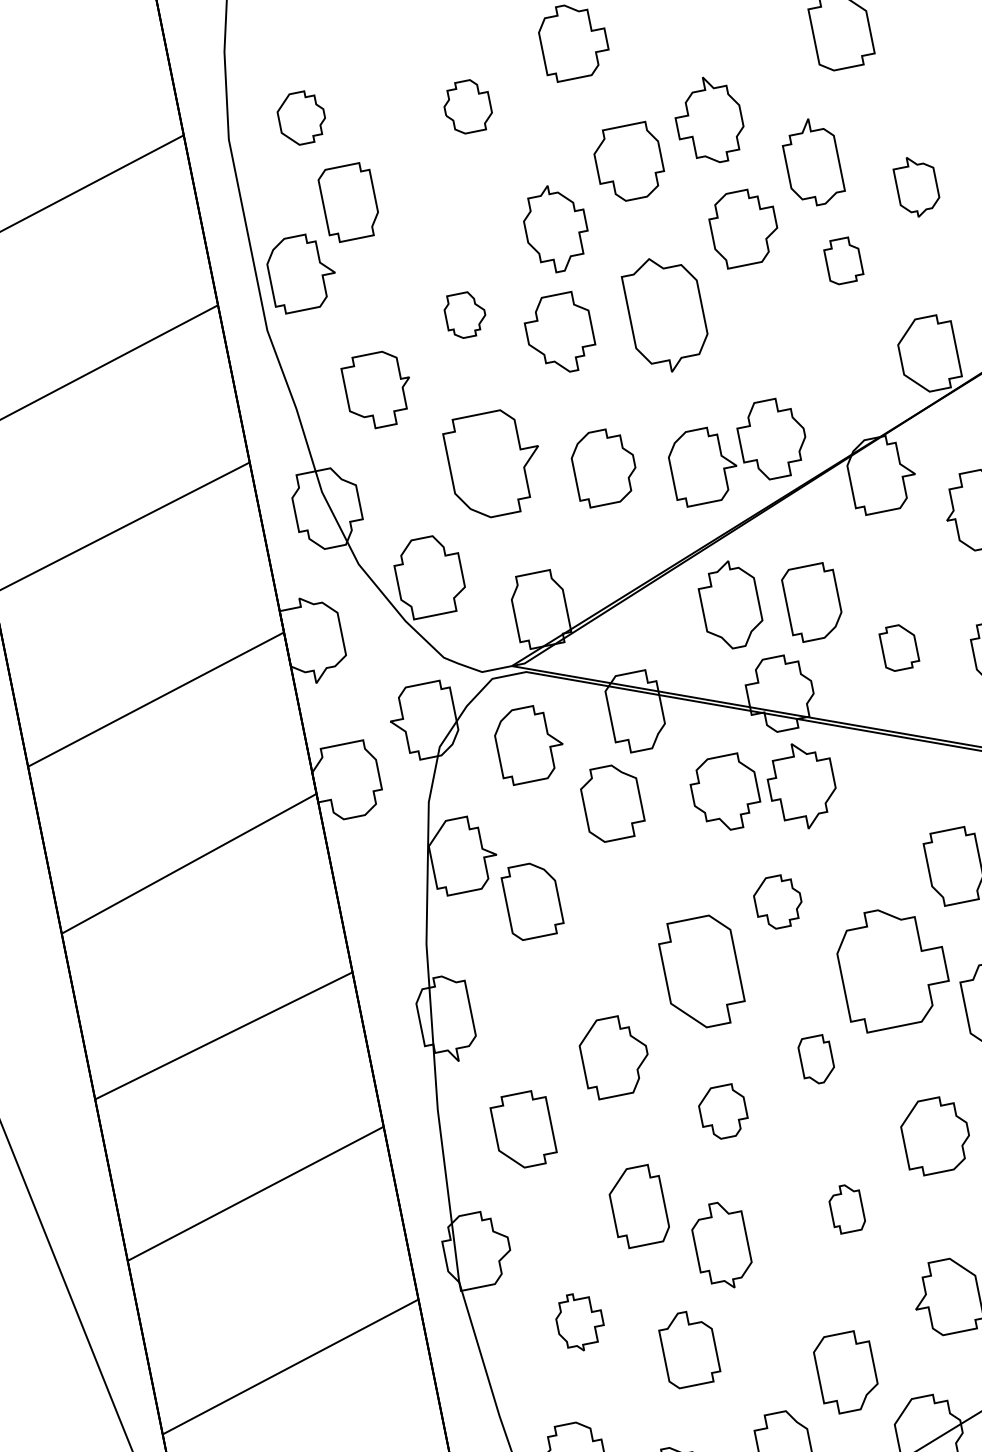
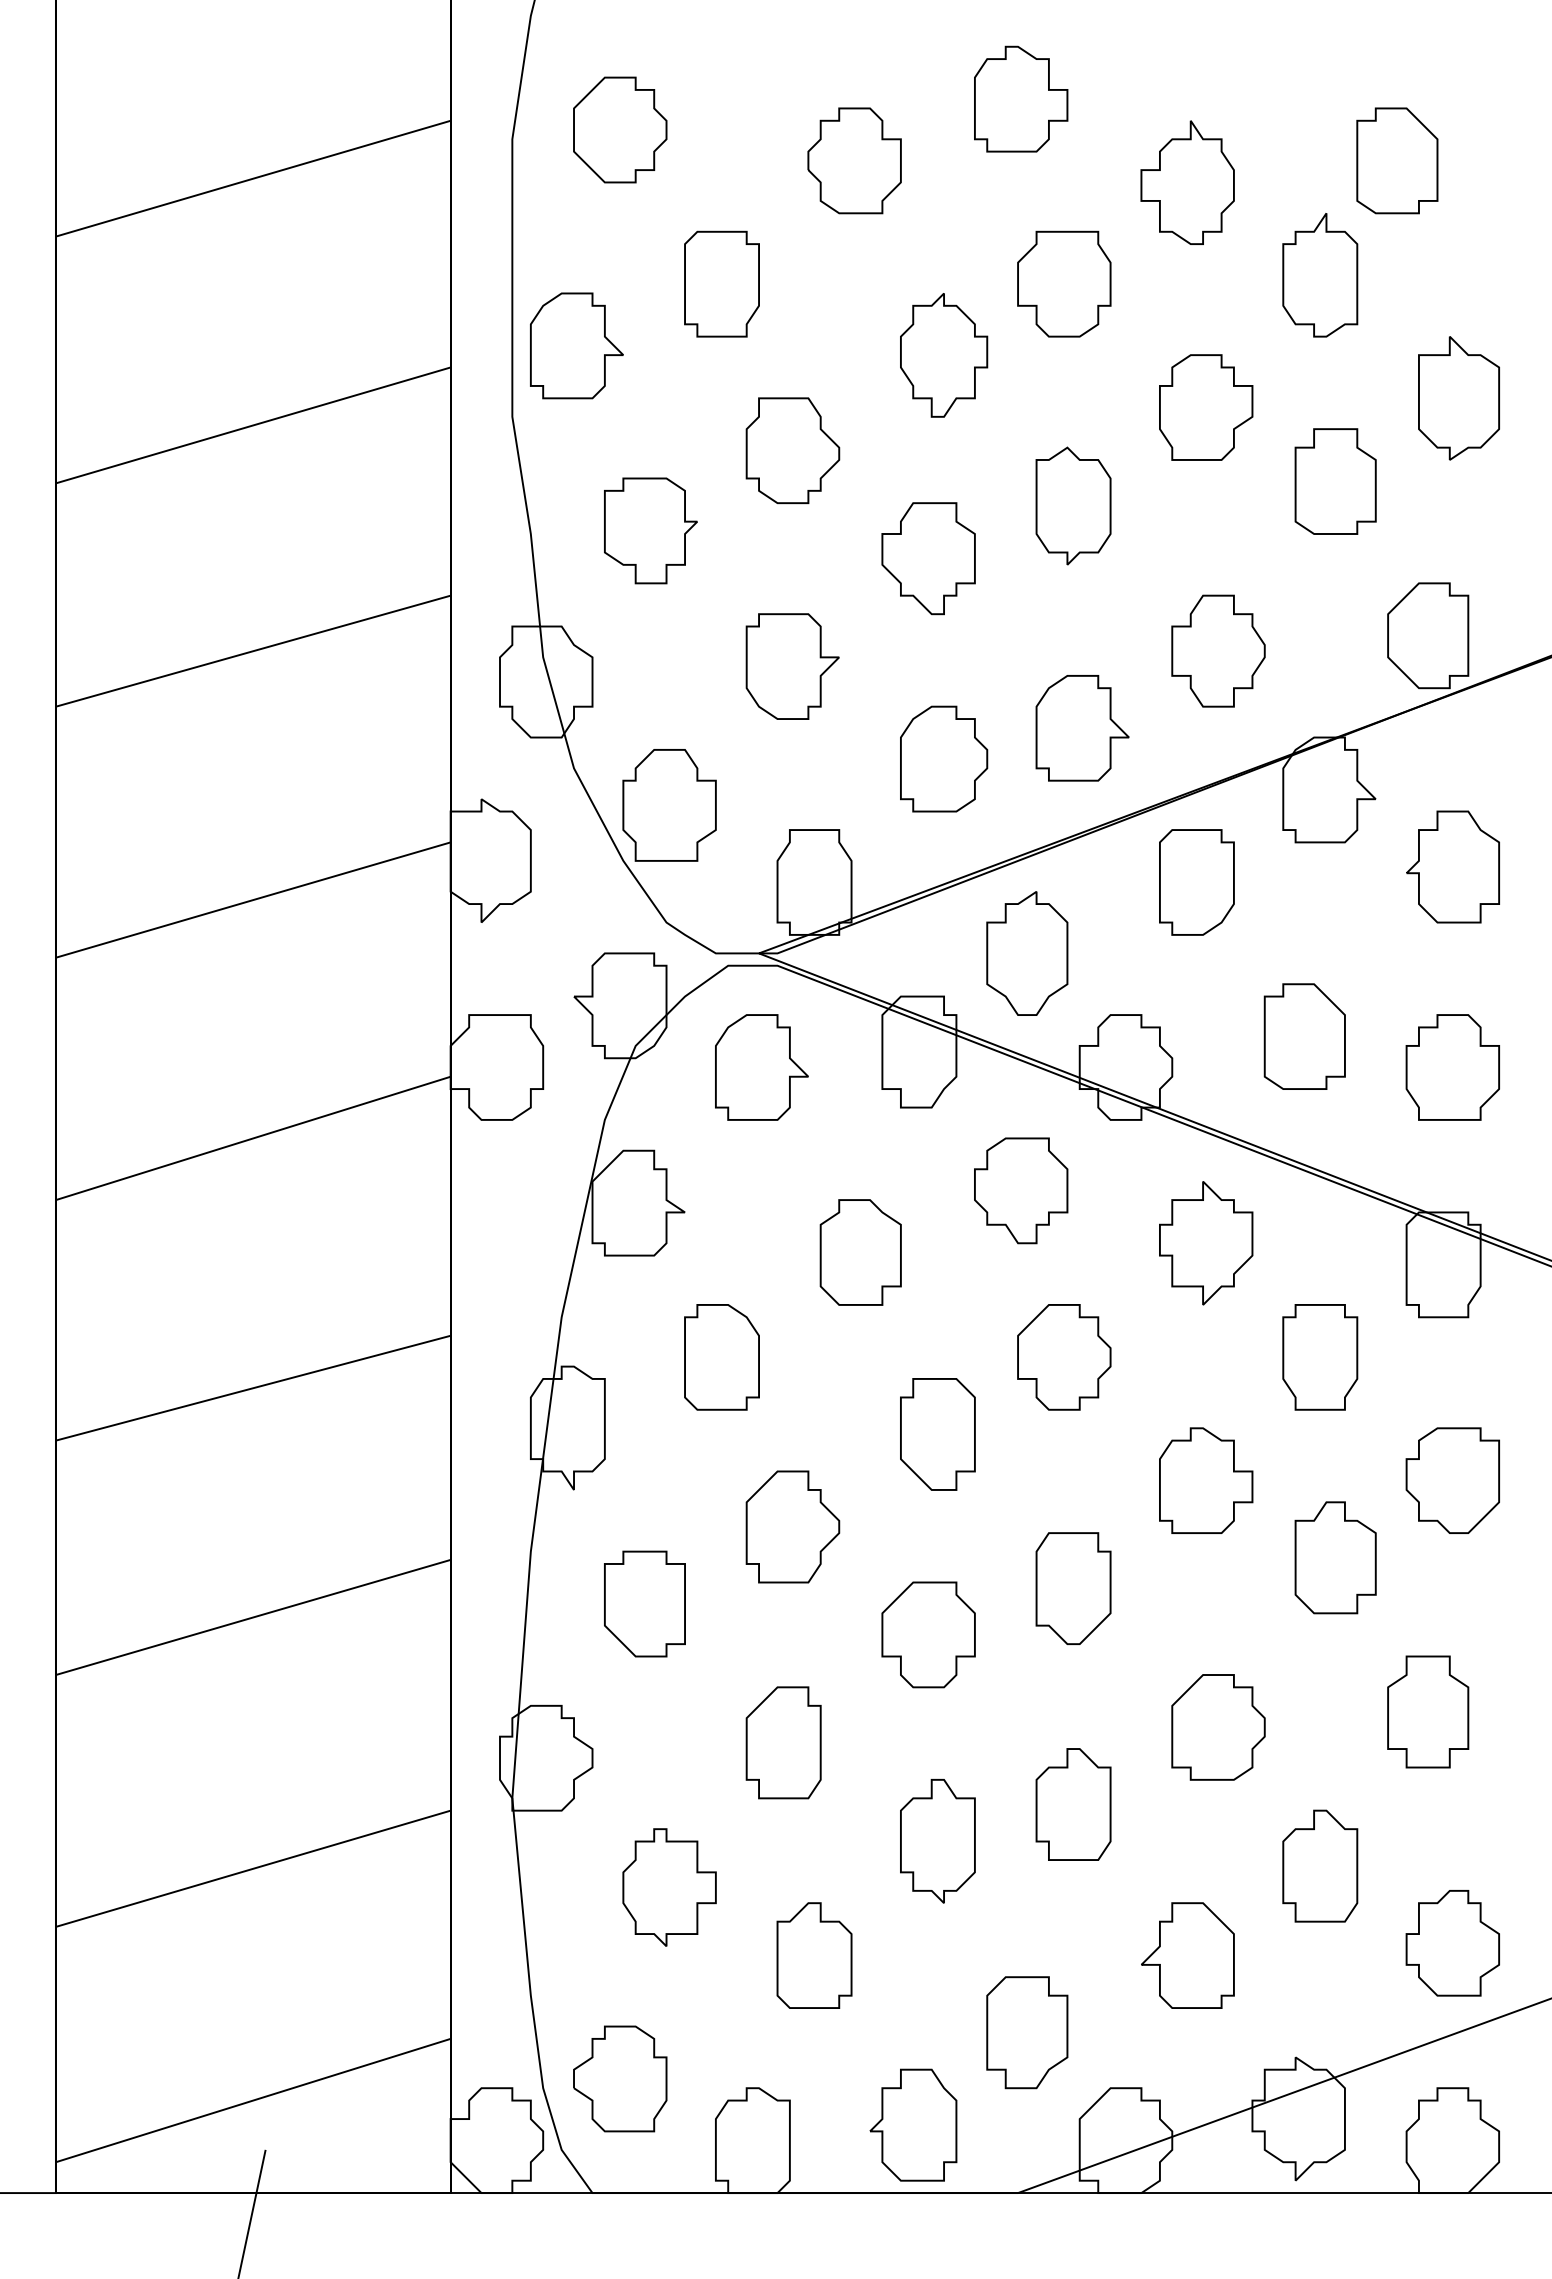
part: (467, 106) -> (854, 160), size x1.43
part: (302, 117) -> (620, 129), size x1.43
part: (709, 120) -> (1187, 182), moved
part: (812, 162) -> (1320, 275), moved
part: (916, 186) -> (1458, 398), size x1.43
part: (349, 202) -> (721, 283), moved
part: (843, 260) -> (1335, 481), size x1.67
part: (666, 313) -> (1073, 505), size x0.71
part: (465, 314) -> (792, 450), size x1.67
part: (559, 333) -> (928, 558), moved
part: (772, 438) -> (1218, 650), moved
part: (495, 463) -> (792, 666), size x0.71
part: (604, 466) -> (944, 758), moved
part: (812, 602) -> (1196, 882), moved
part: (730, 604) -> (1027, 953), moved
part: (899, 647) -> (1304, 1036), size x1.67
part: (802, 786) -> (1206, 1243), moved
part: (612, 802) -> (860, 1252), moved
part: (532, 900) -> (721, 1357), moved
part: (778, 902) -> (1064, 1357), size x1.43
part: (893, 967) -> (1206, 1480), size x0.62
part: (701, 972) -> (937, 1434), size x0.71
part: (816, 1059) -> (1073, 1588), size x1.67
part: (723, 1111) -> (928, 1634), size x1.43
part: (846, 1208) -> (1073, 1804), size x1.67
part: (721, 1246) -> (937, 1841), moved
part: (579, 1322) -> (669, 1887), size x1.43

